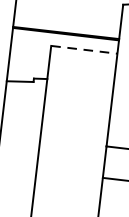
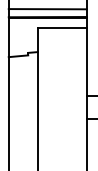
line: (67, 22) -> (47, 9), added
line: (84, 49) -> (62, 27), dashed -> solid

